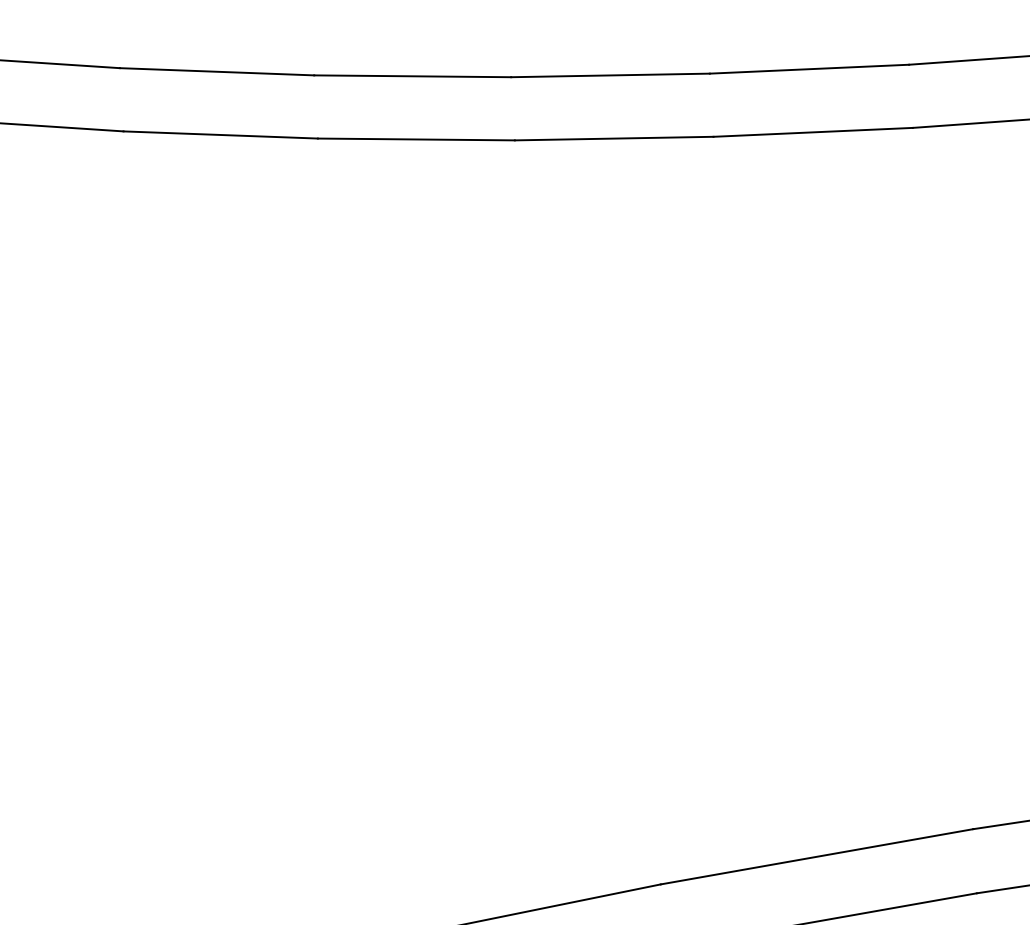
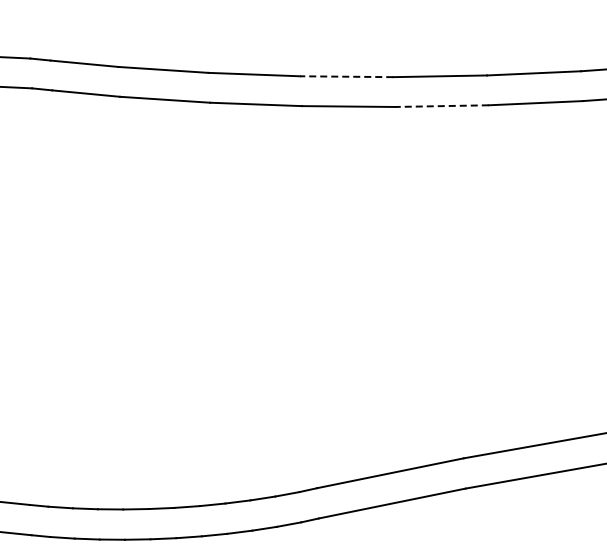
line: (412, 75) -> (346, 76), solid -> dashed
line: (613, 139) -> (441, 106), solid -> dashed

